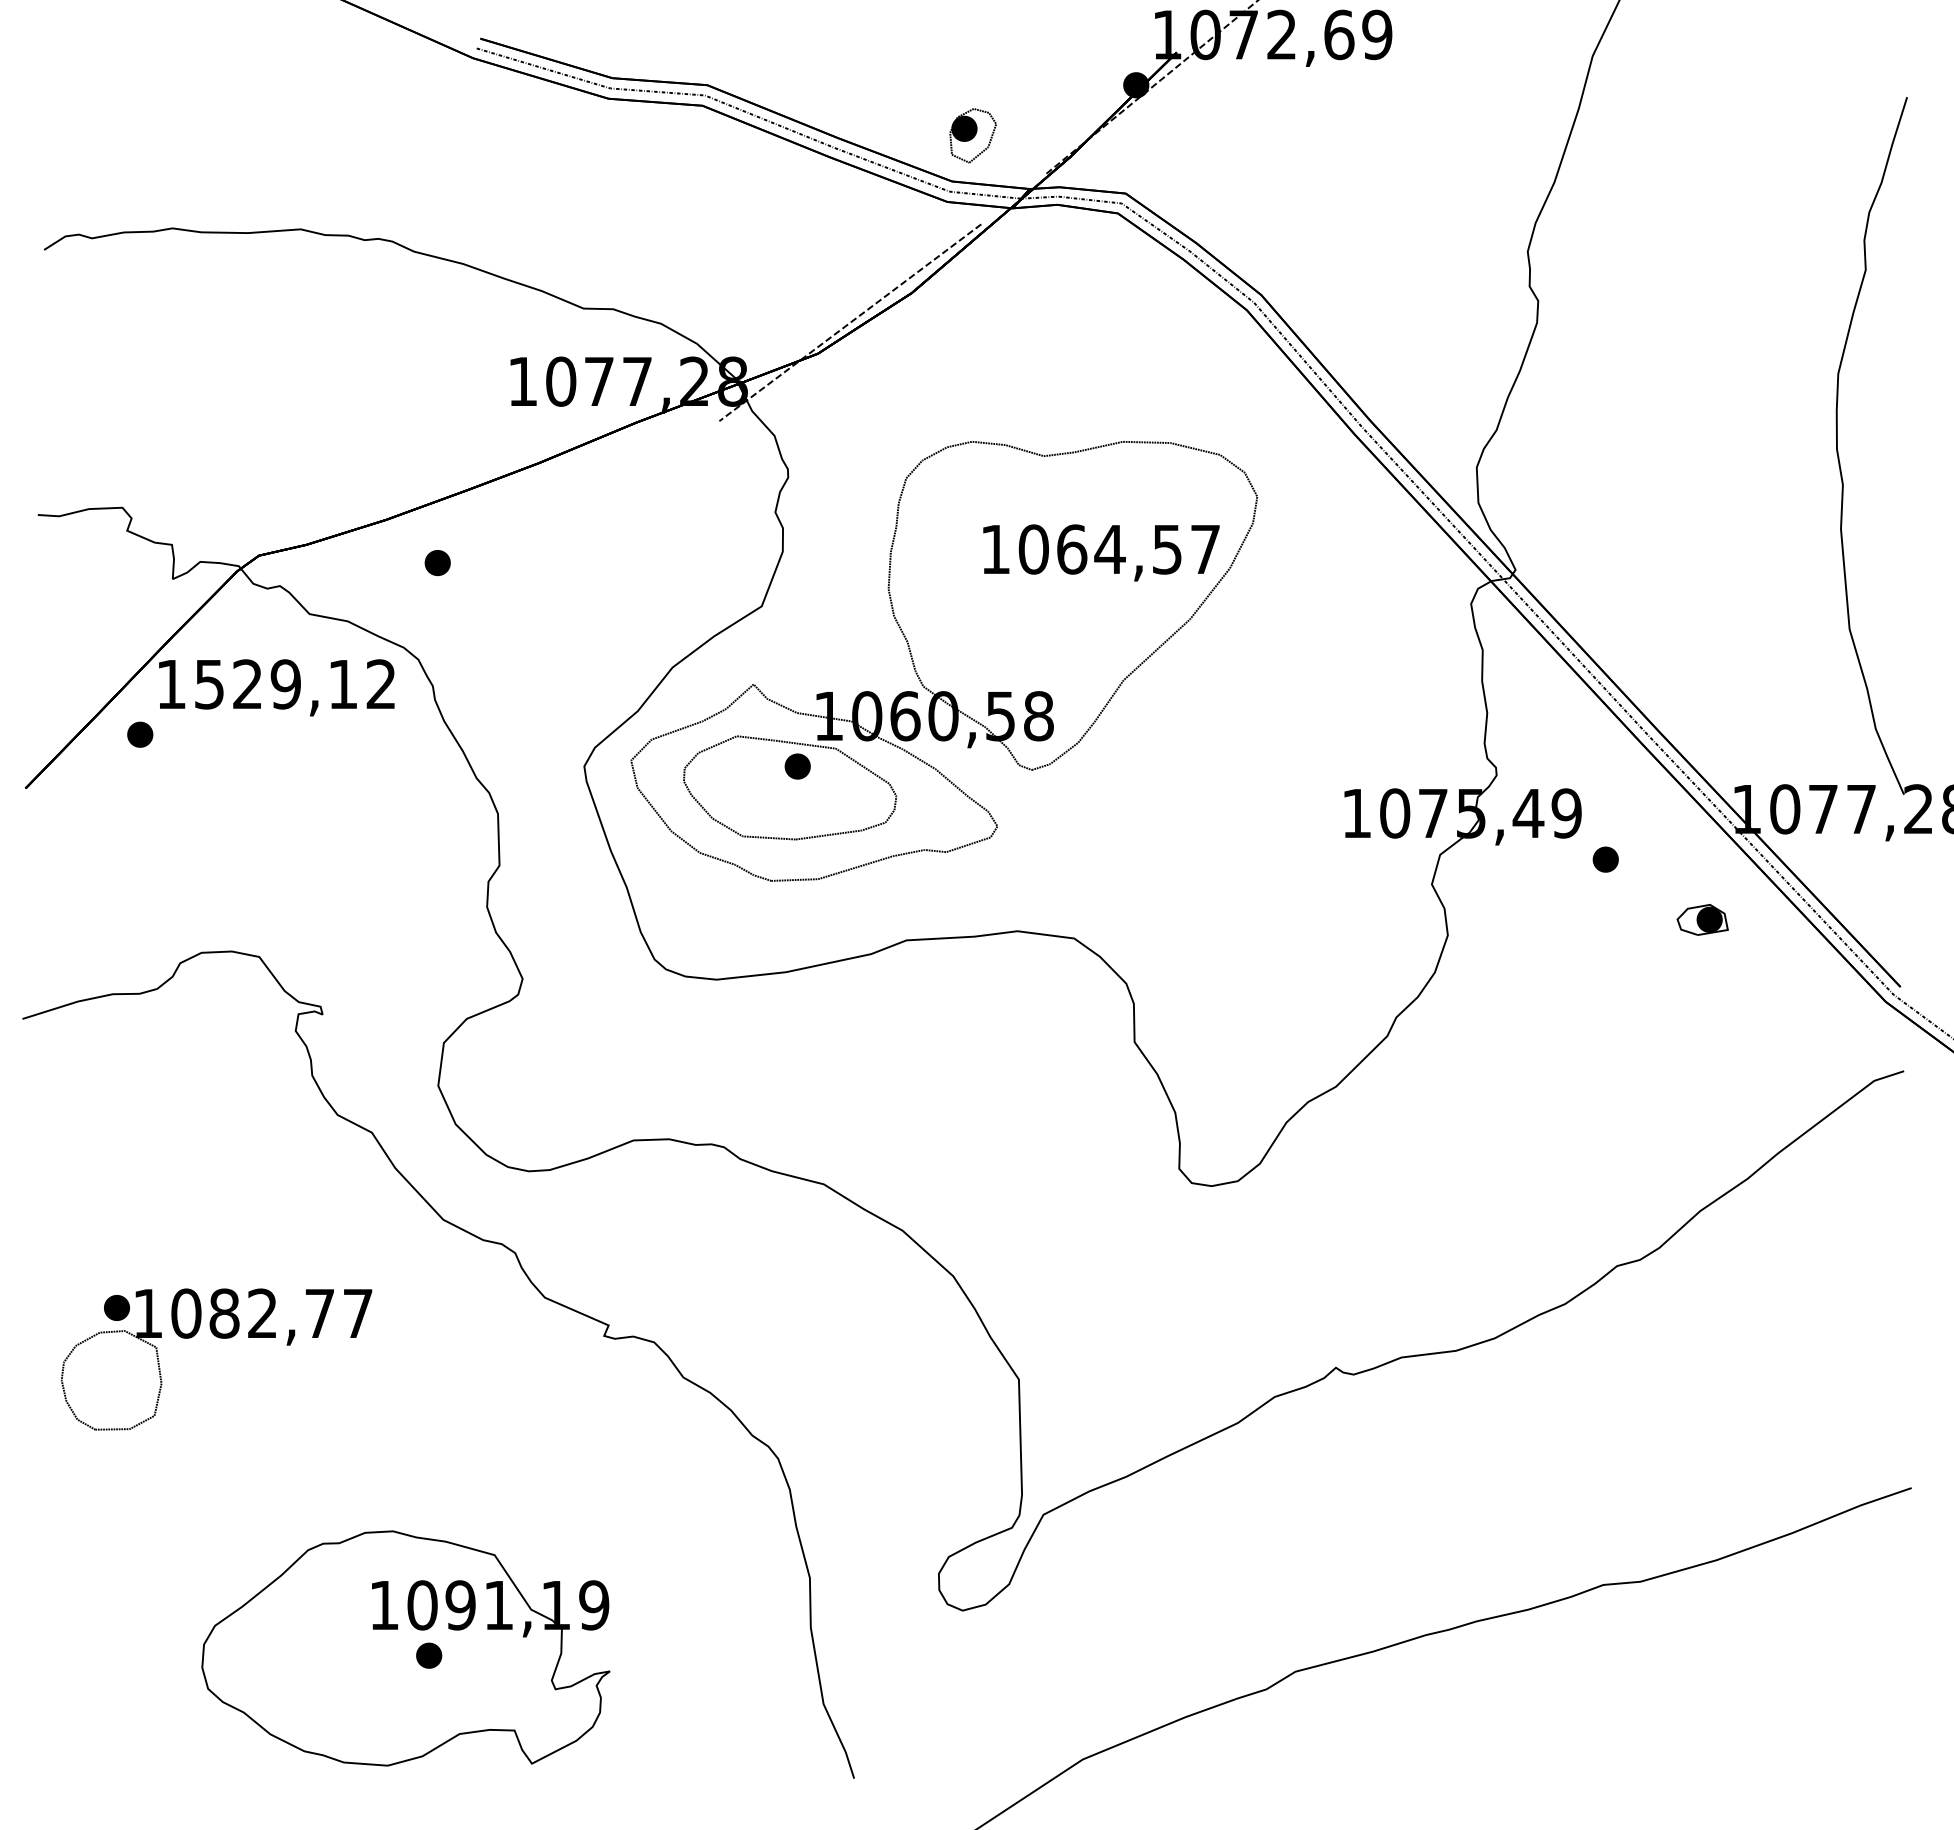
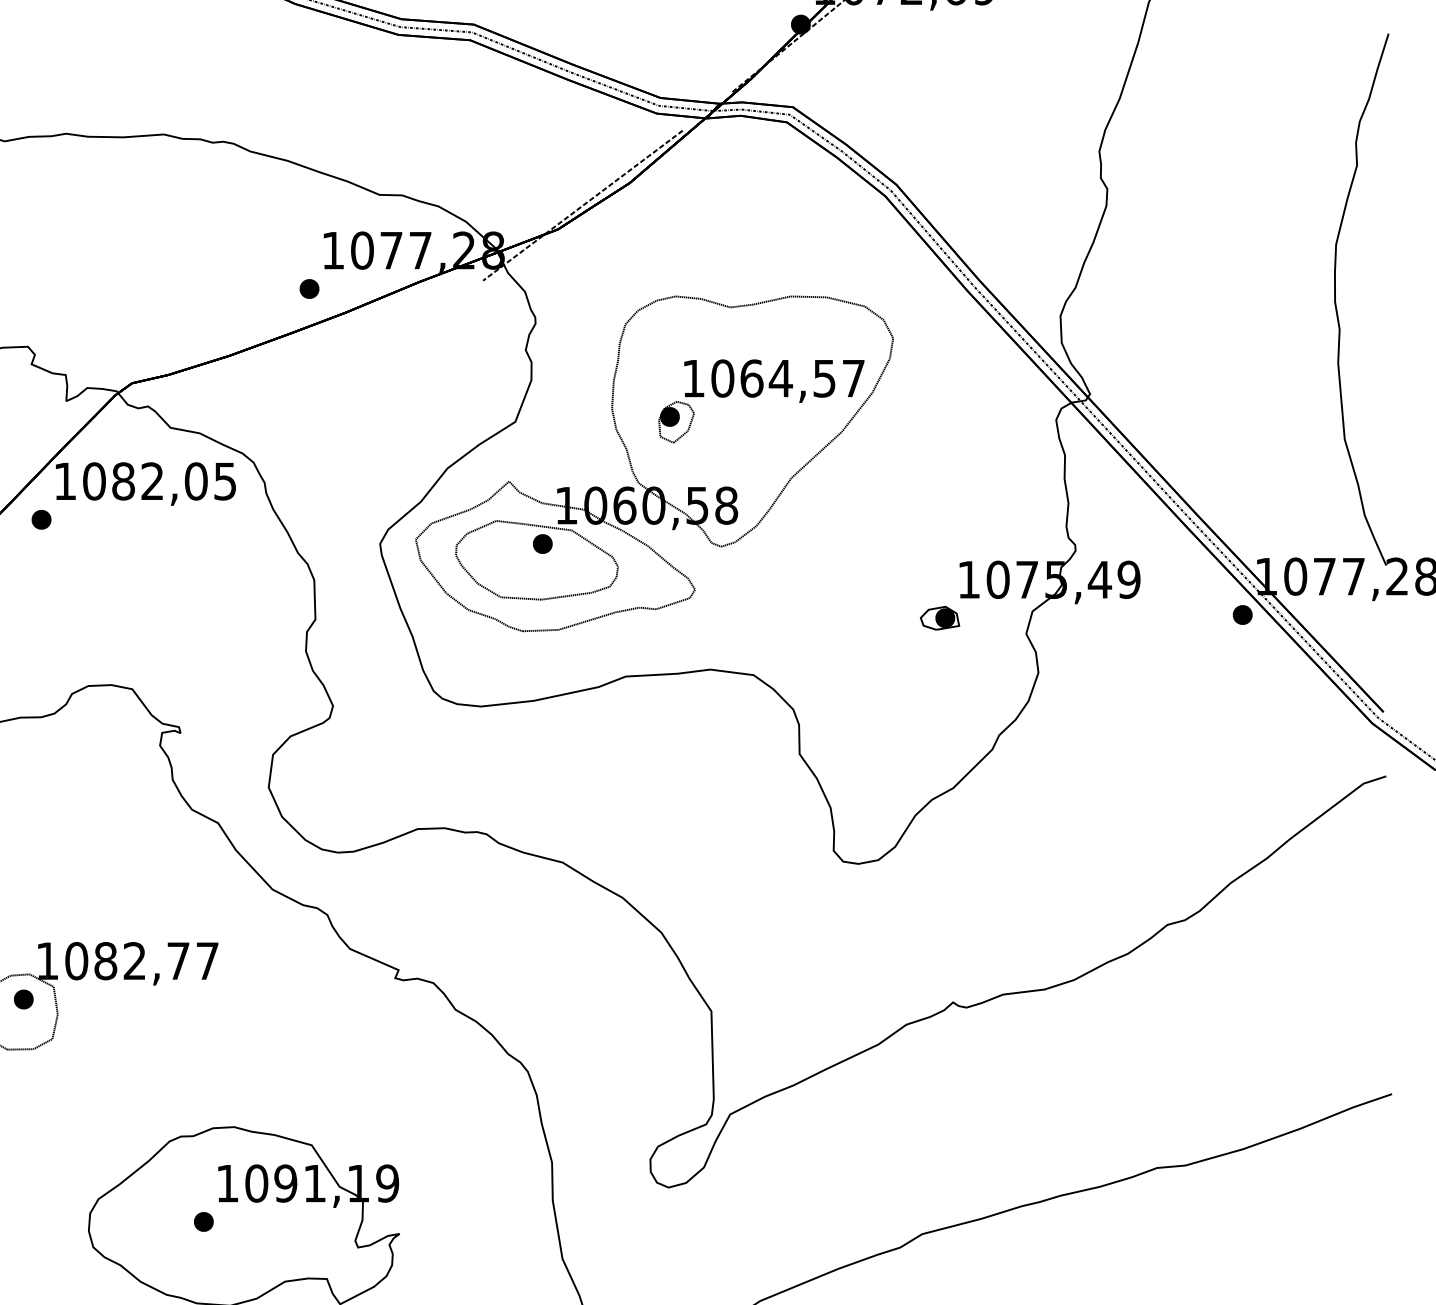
part: (972, 135) -> (676, 422), moved
part: (437, 562) -> (309, 288), moved
text: (294, 684) -> (159, 481), 1529,12 -> 1082,05
part: (1605, 859) -> (1242, 614), moved
part: (1702, 919) -> (939, 617), moved
part: (116, 1307) -> (23, 999), moved
part: (429, 1655) -> (204, 1221), moved

